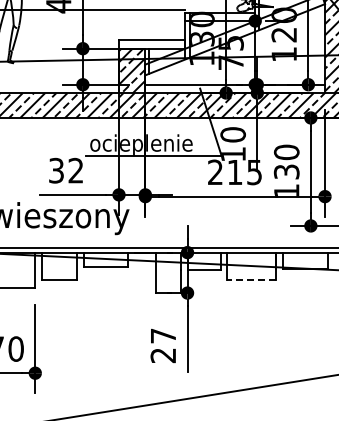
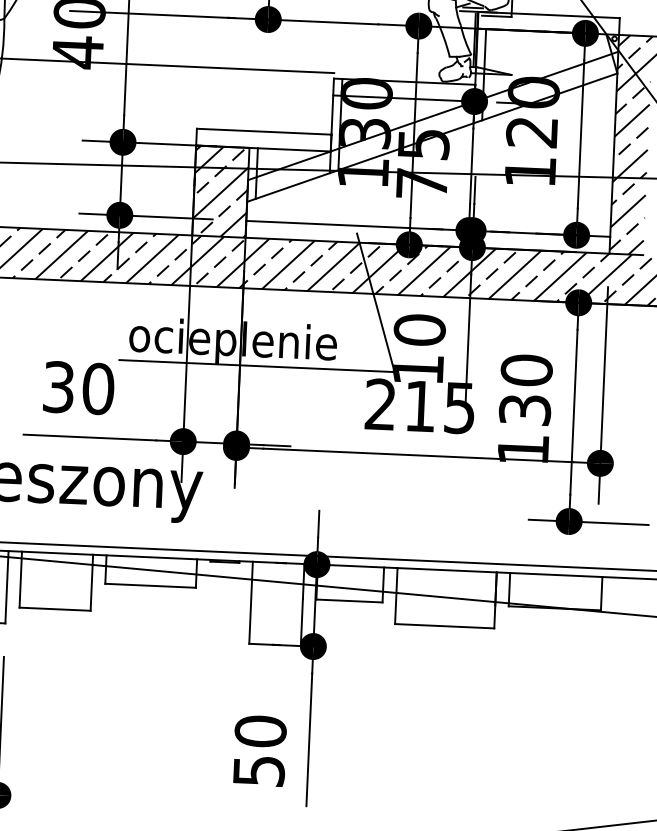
text: (75, 170) -> (97, 388), 32 -> 30
line: (251, 280) -> (444, 626), dashed -> solid
text: (163, 345) -> (260, 750), 27 -> 50

